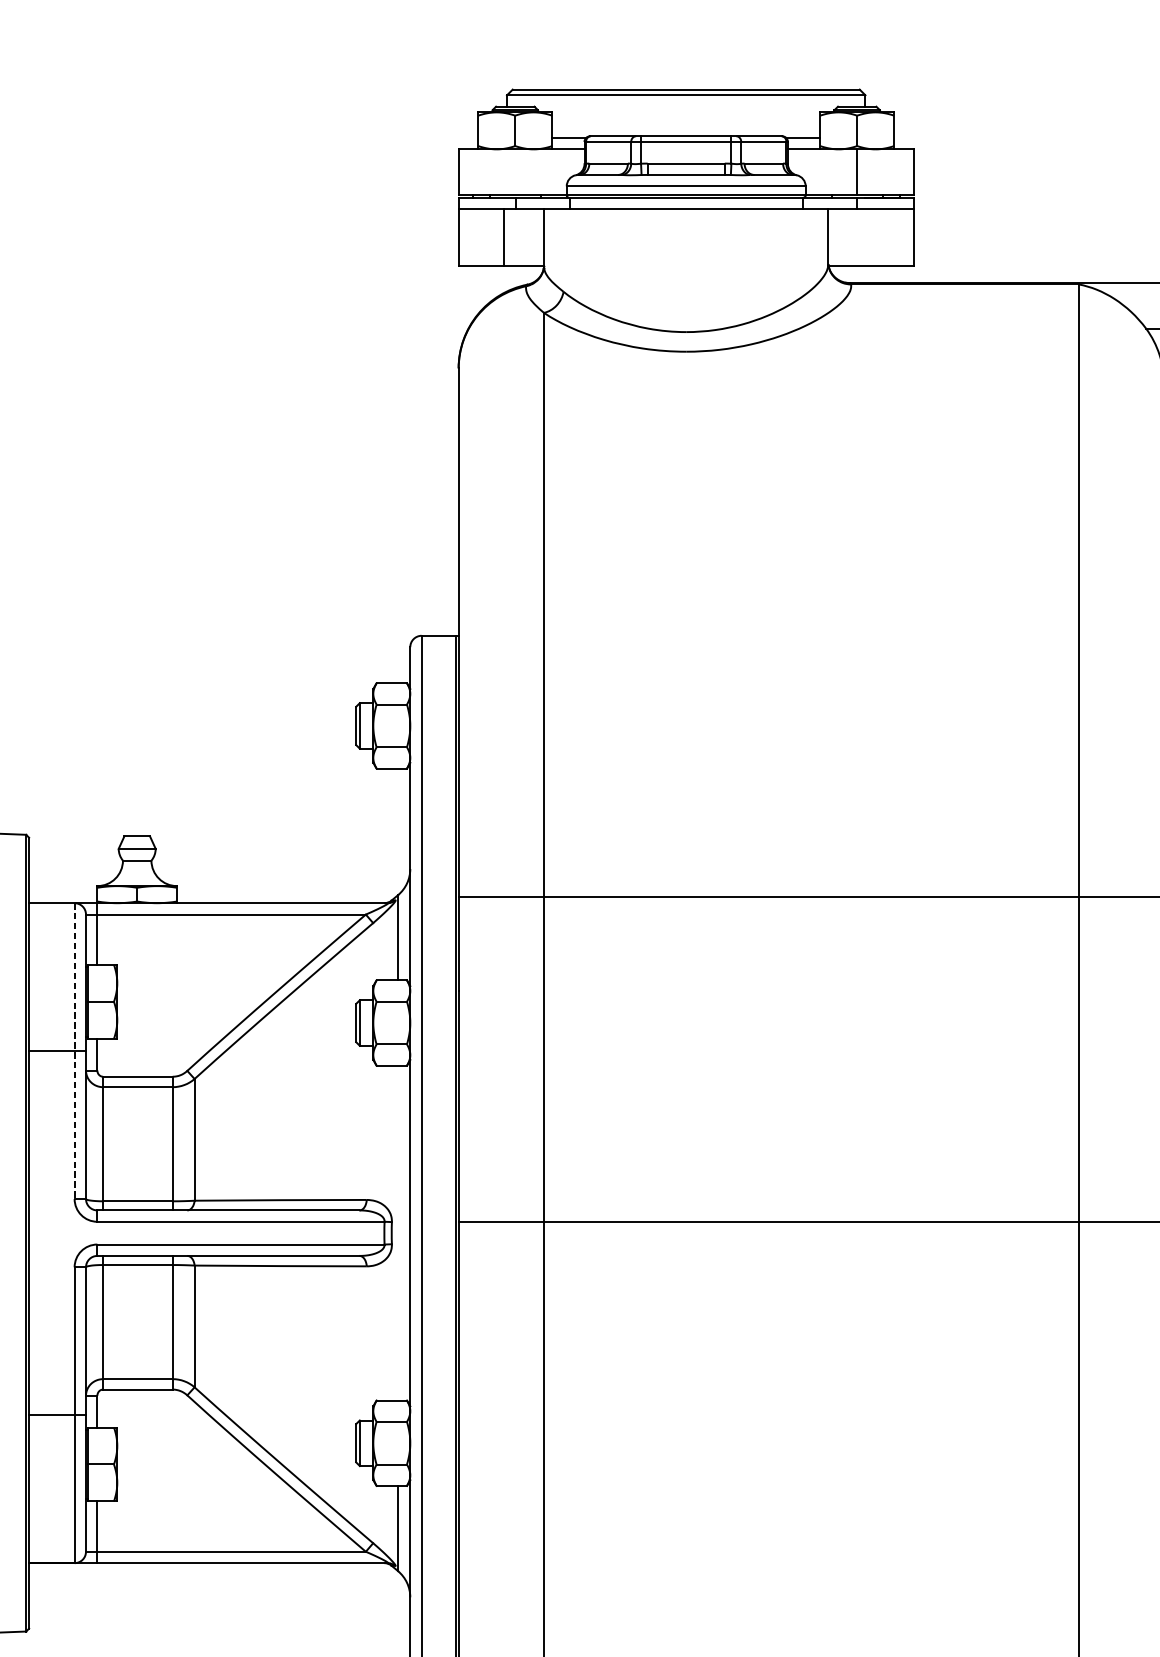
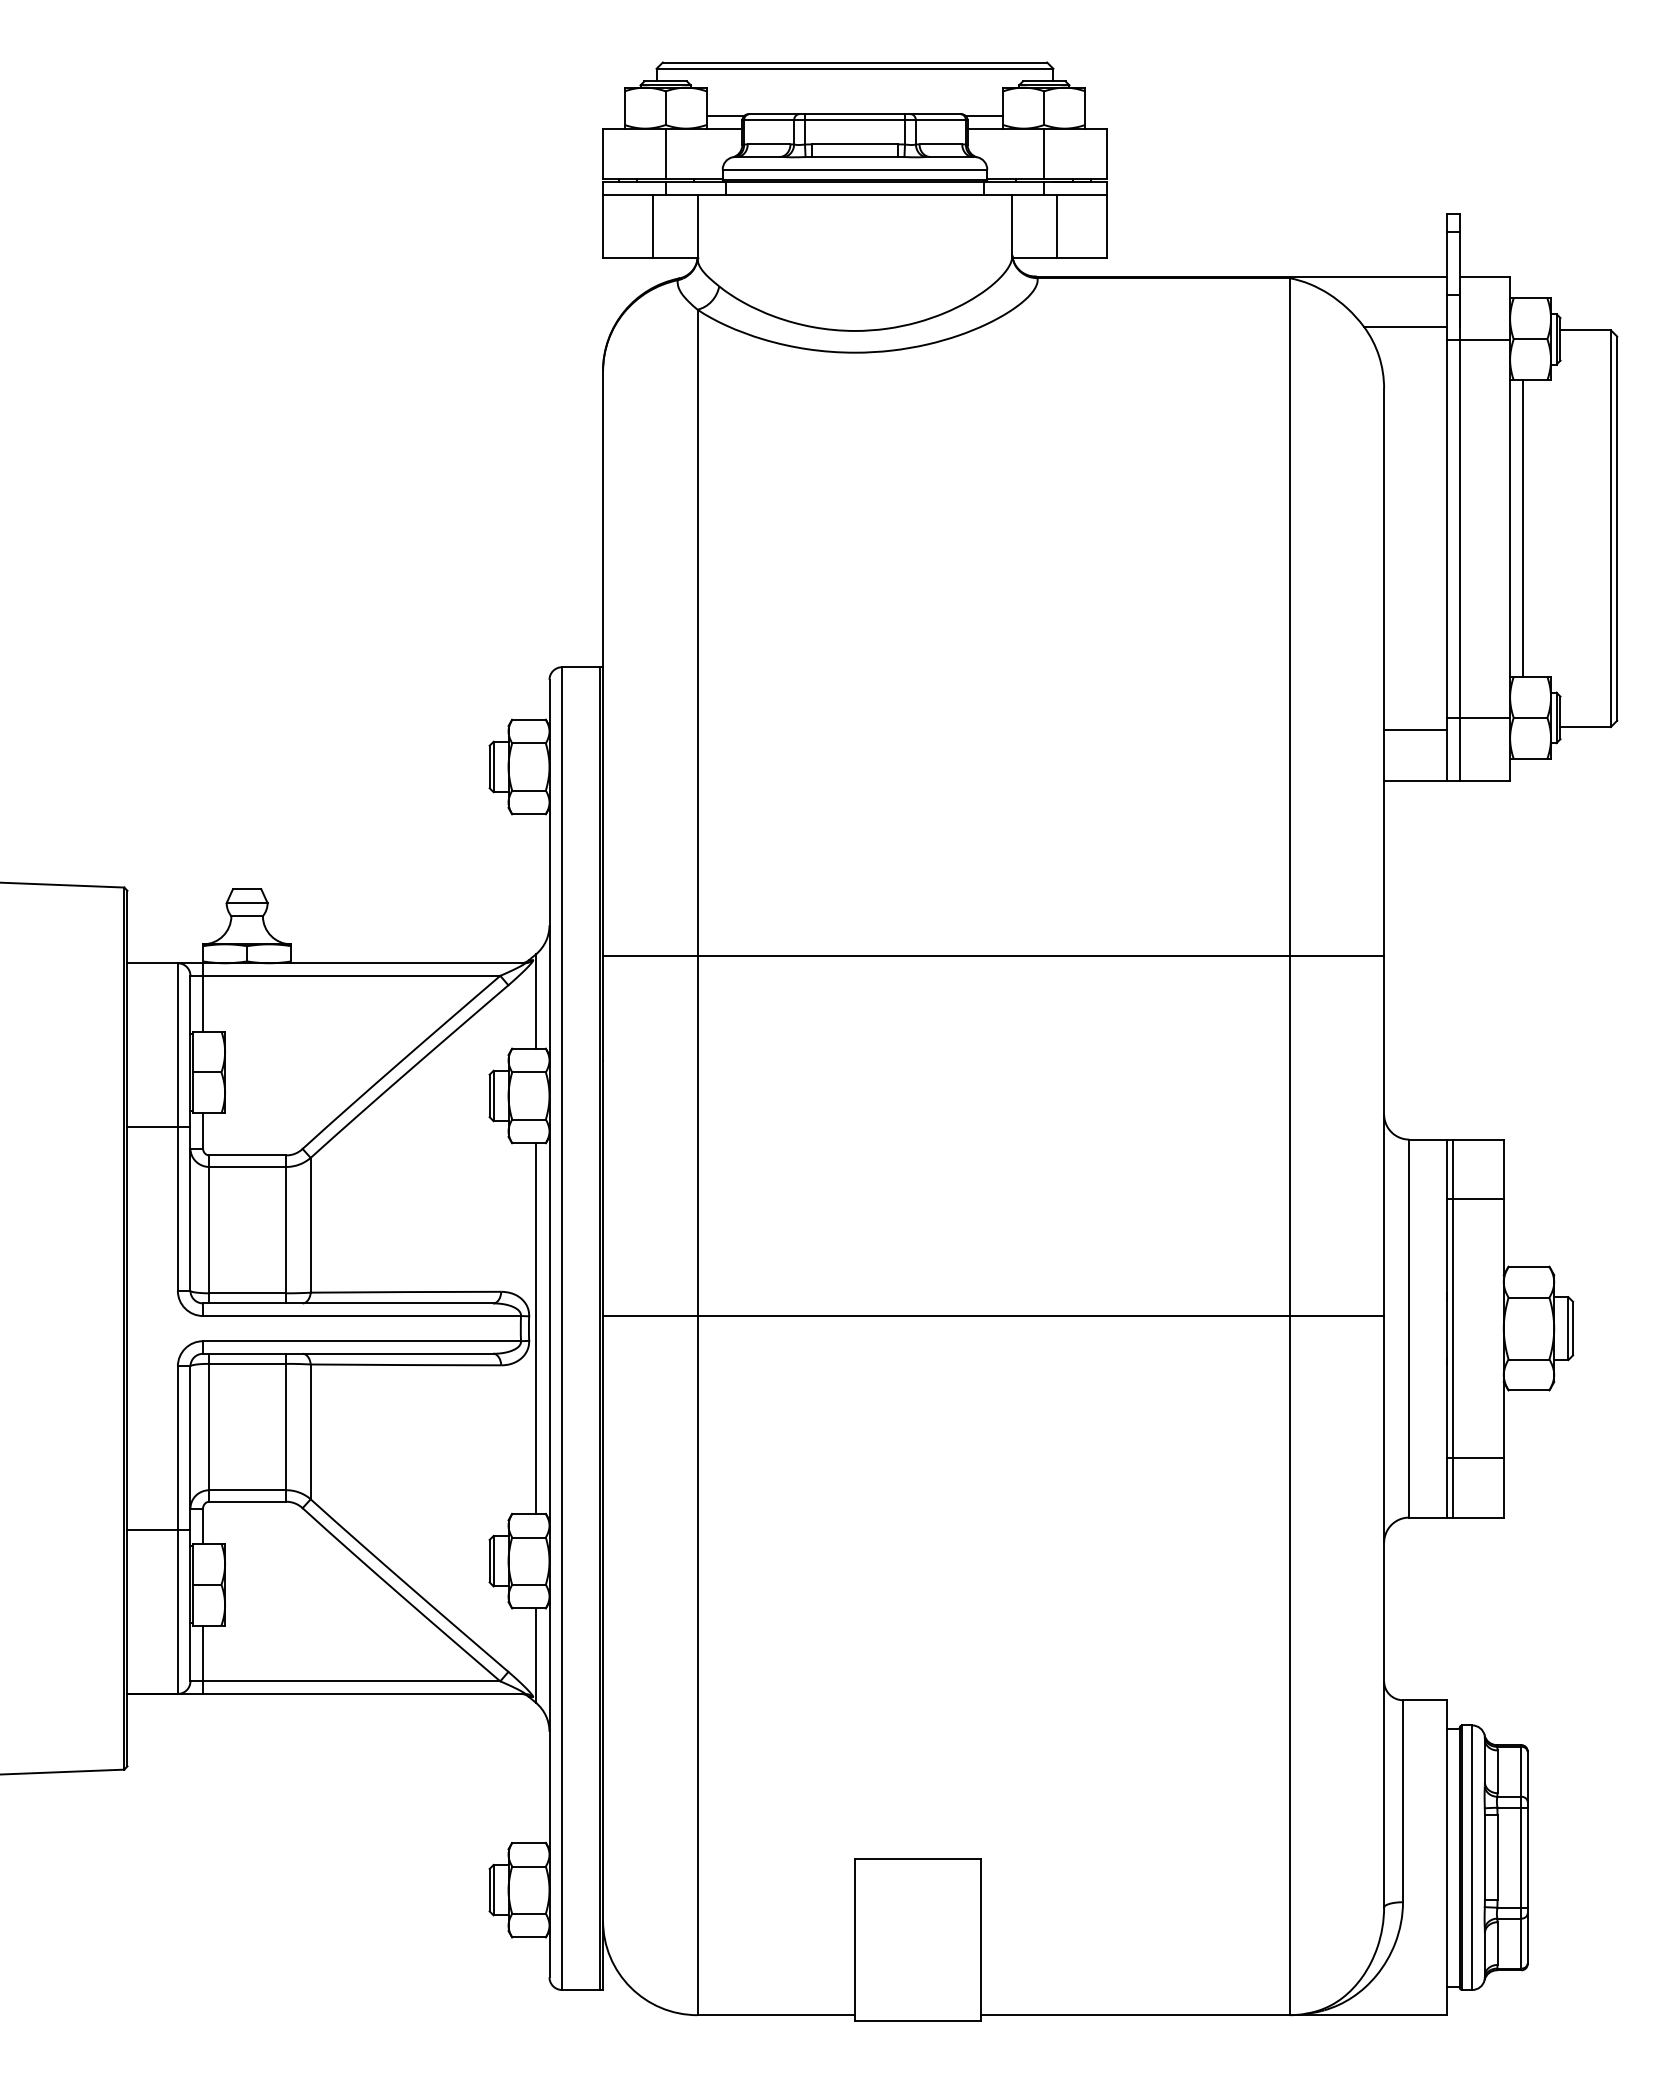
line: (515, 171) -> (666, 153), added
line: (868, 236) -> (1056, 225), added
line: (74, 1051) -> (177, 1127), dashed -> solid
line: (398, 1233) -> (536, 1328), added

